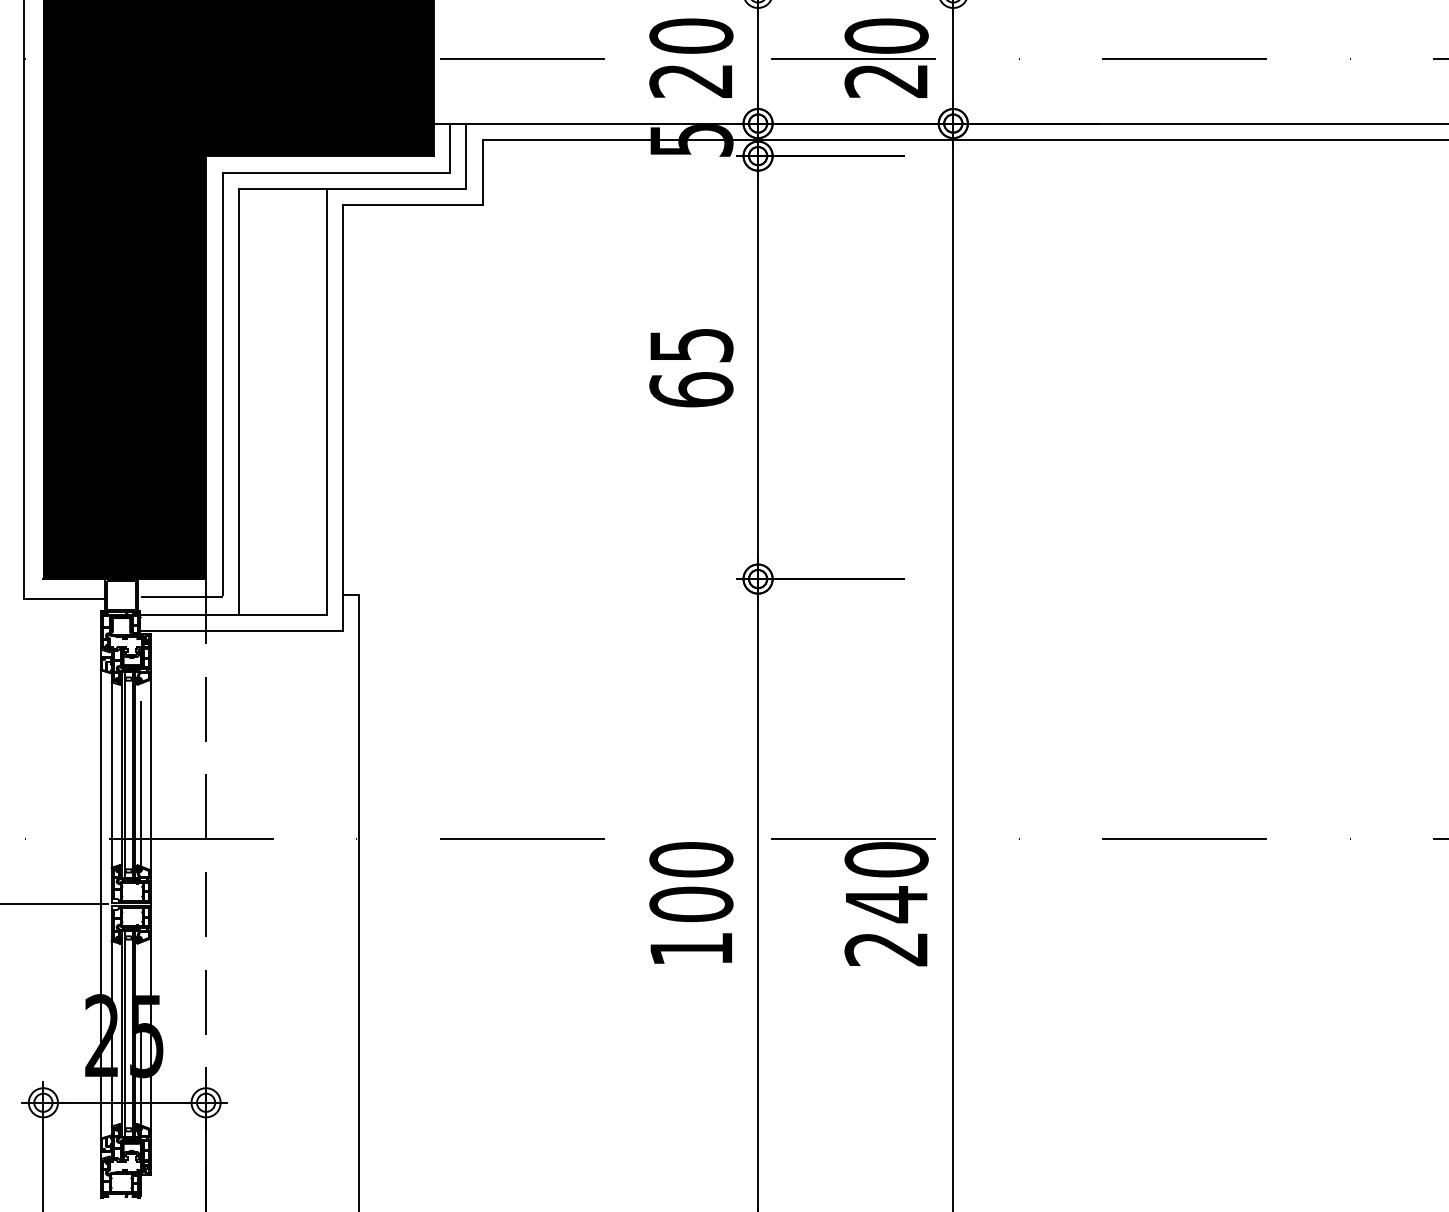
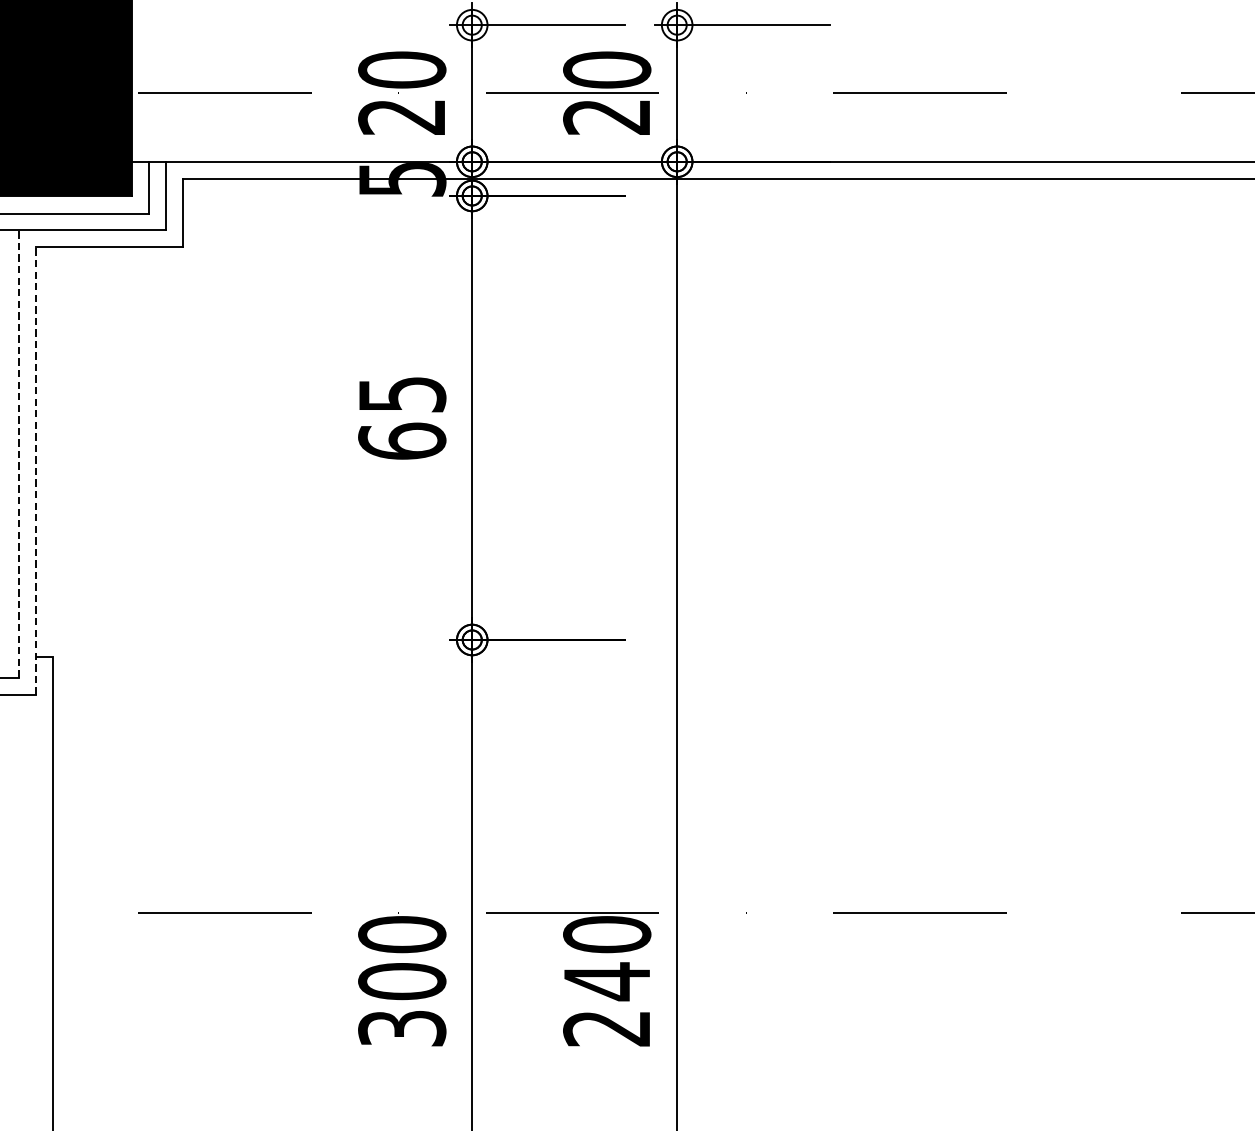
line: (326, 401) -> (19, 453), solid -> dashed
line: (342, 417) -> (35, 470), solid -> dashed
text: (691, 949) -> (402, 1028), 100 -> 300

